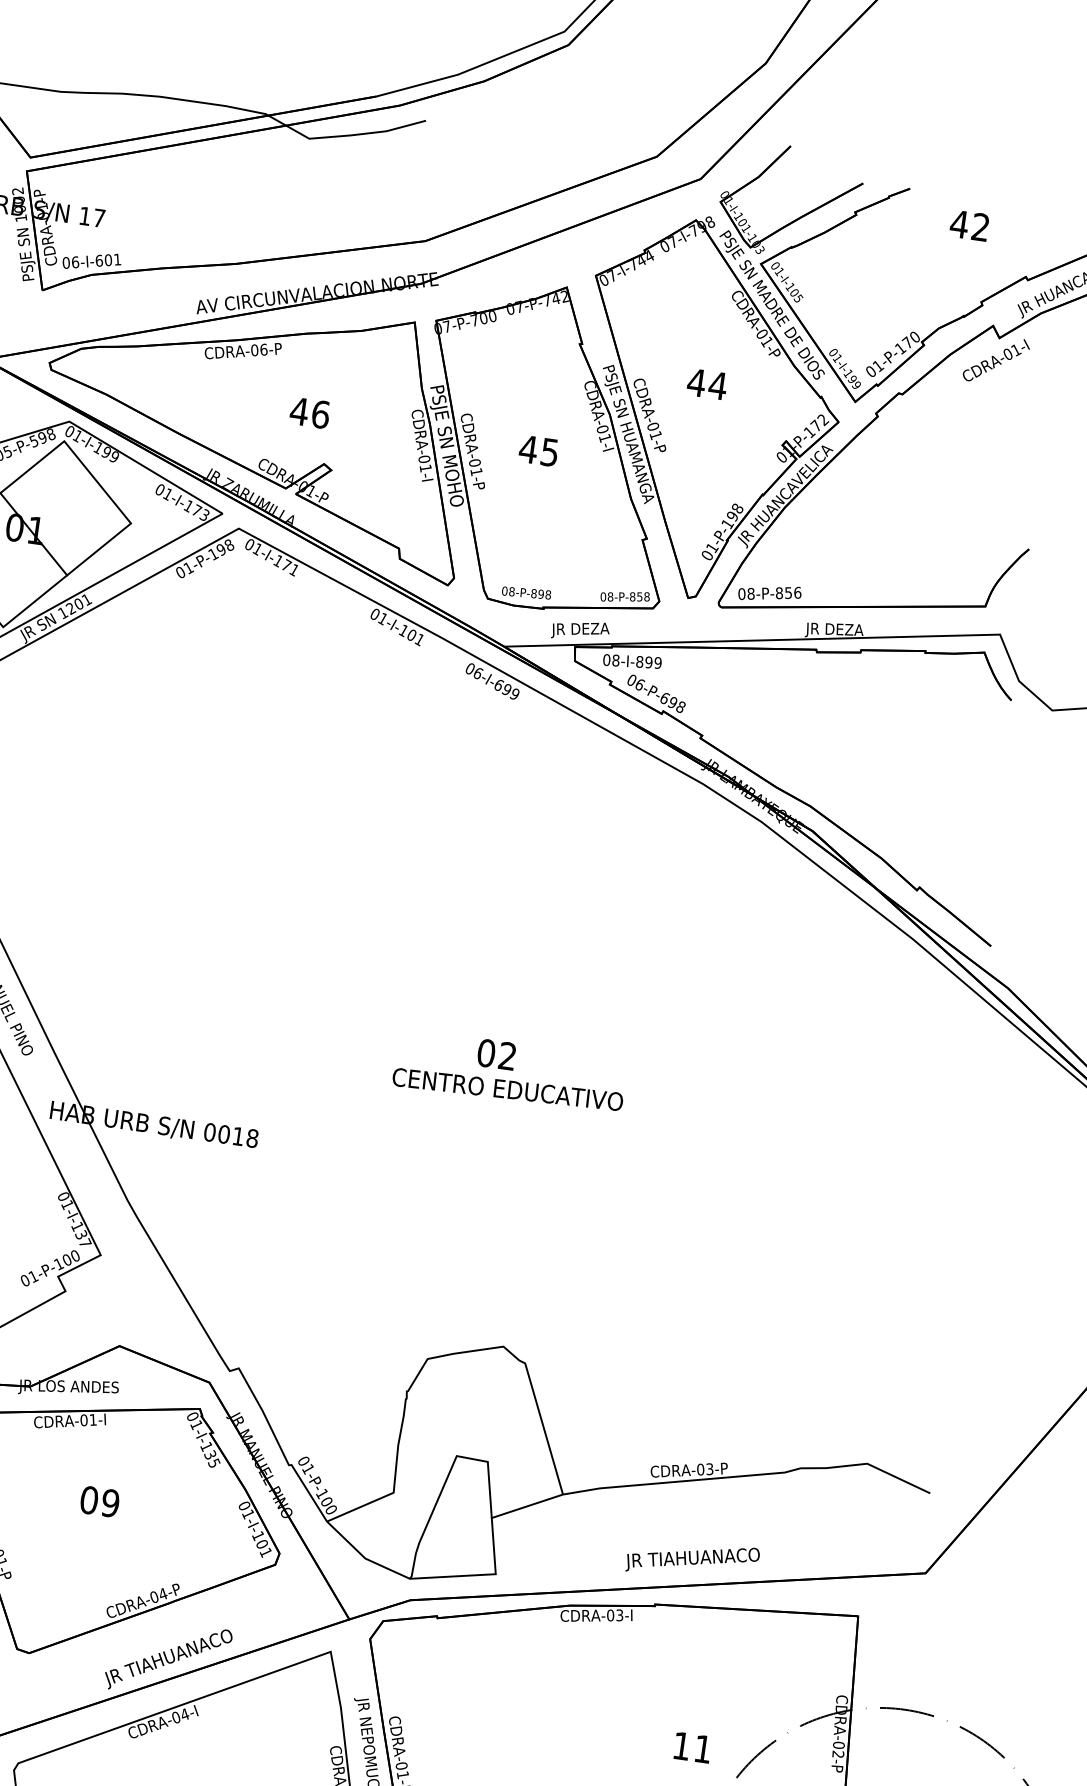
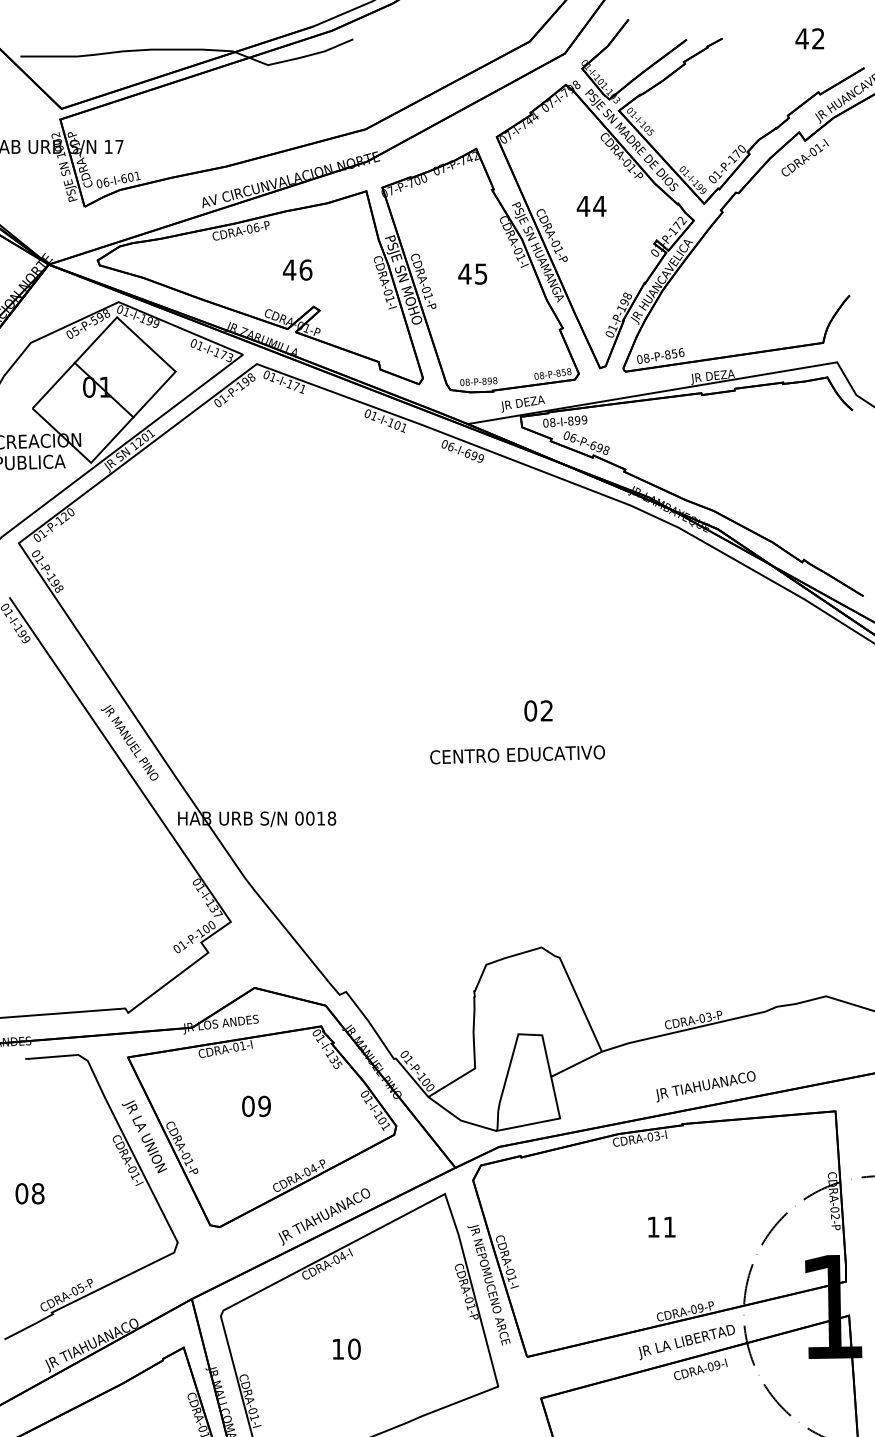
text: (969, 225) -> (809, 38), moved
text: (496, 1054) -> (538, 710), moved
text: (692, 1746) -> (661, 1226), moved

